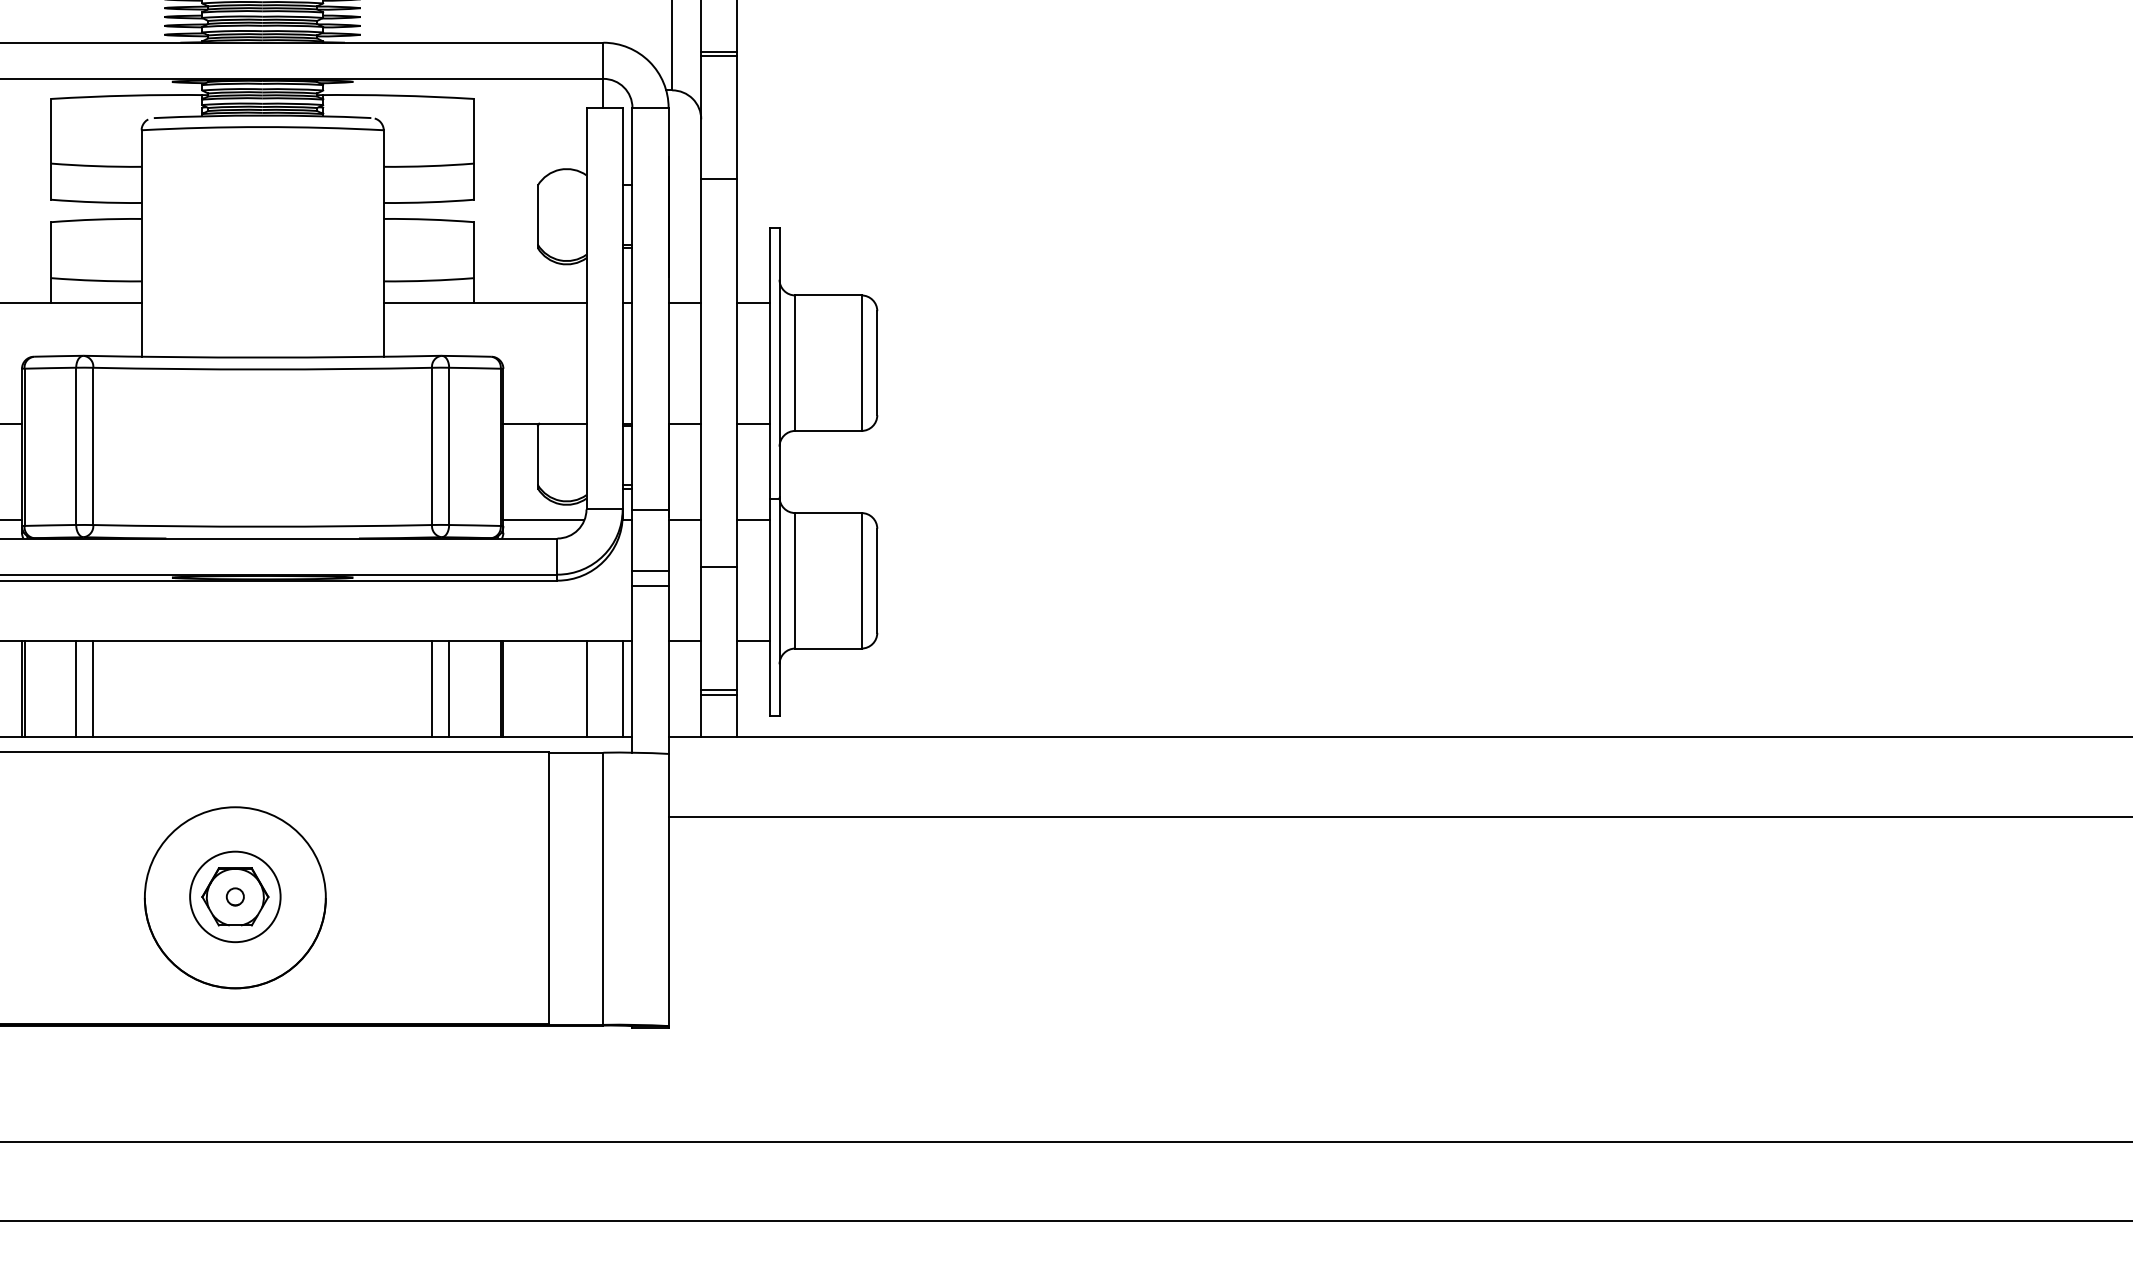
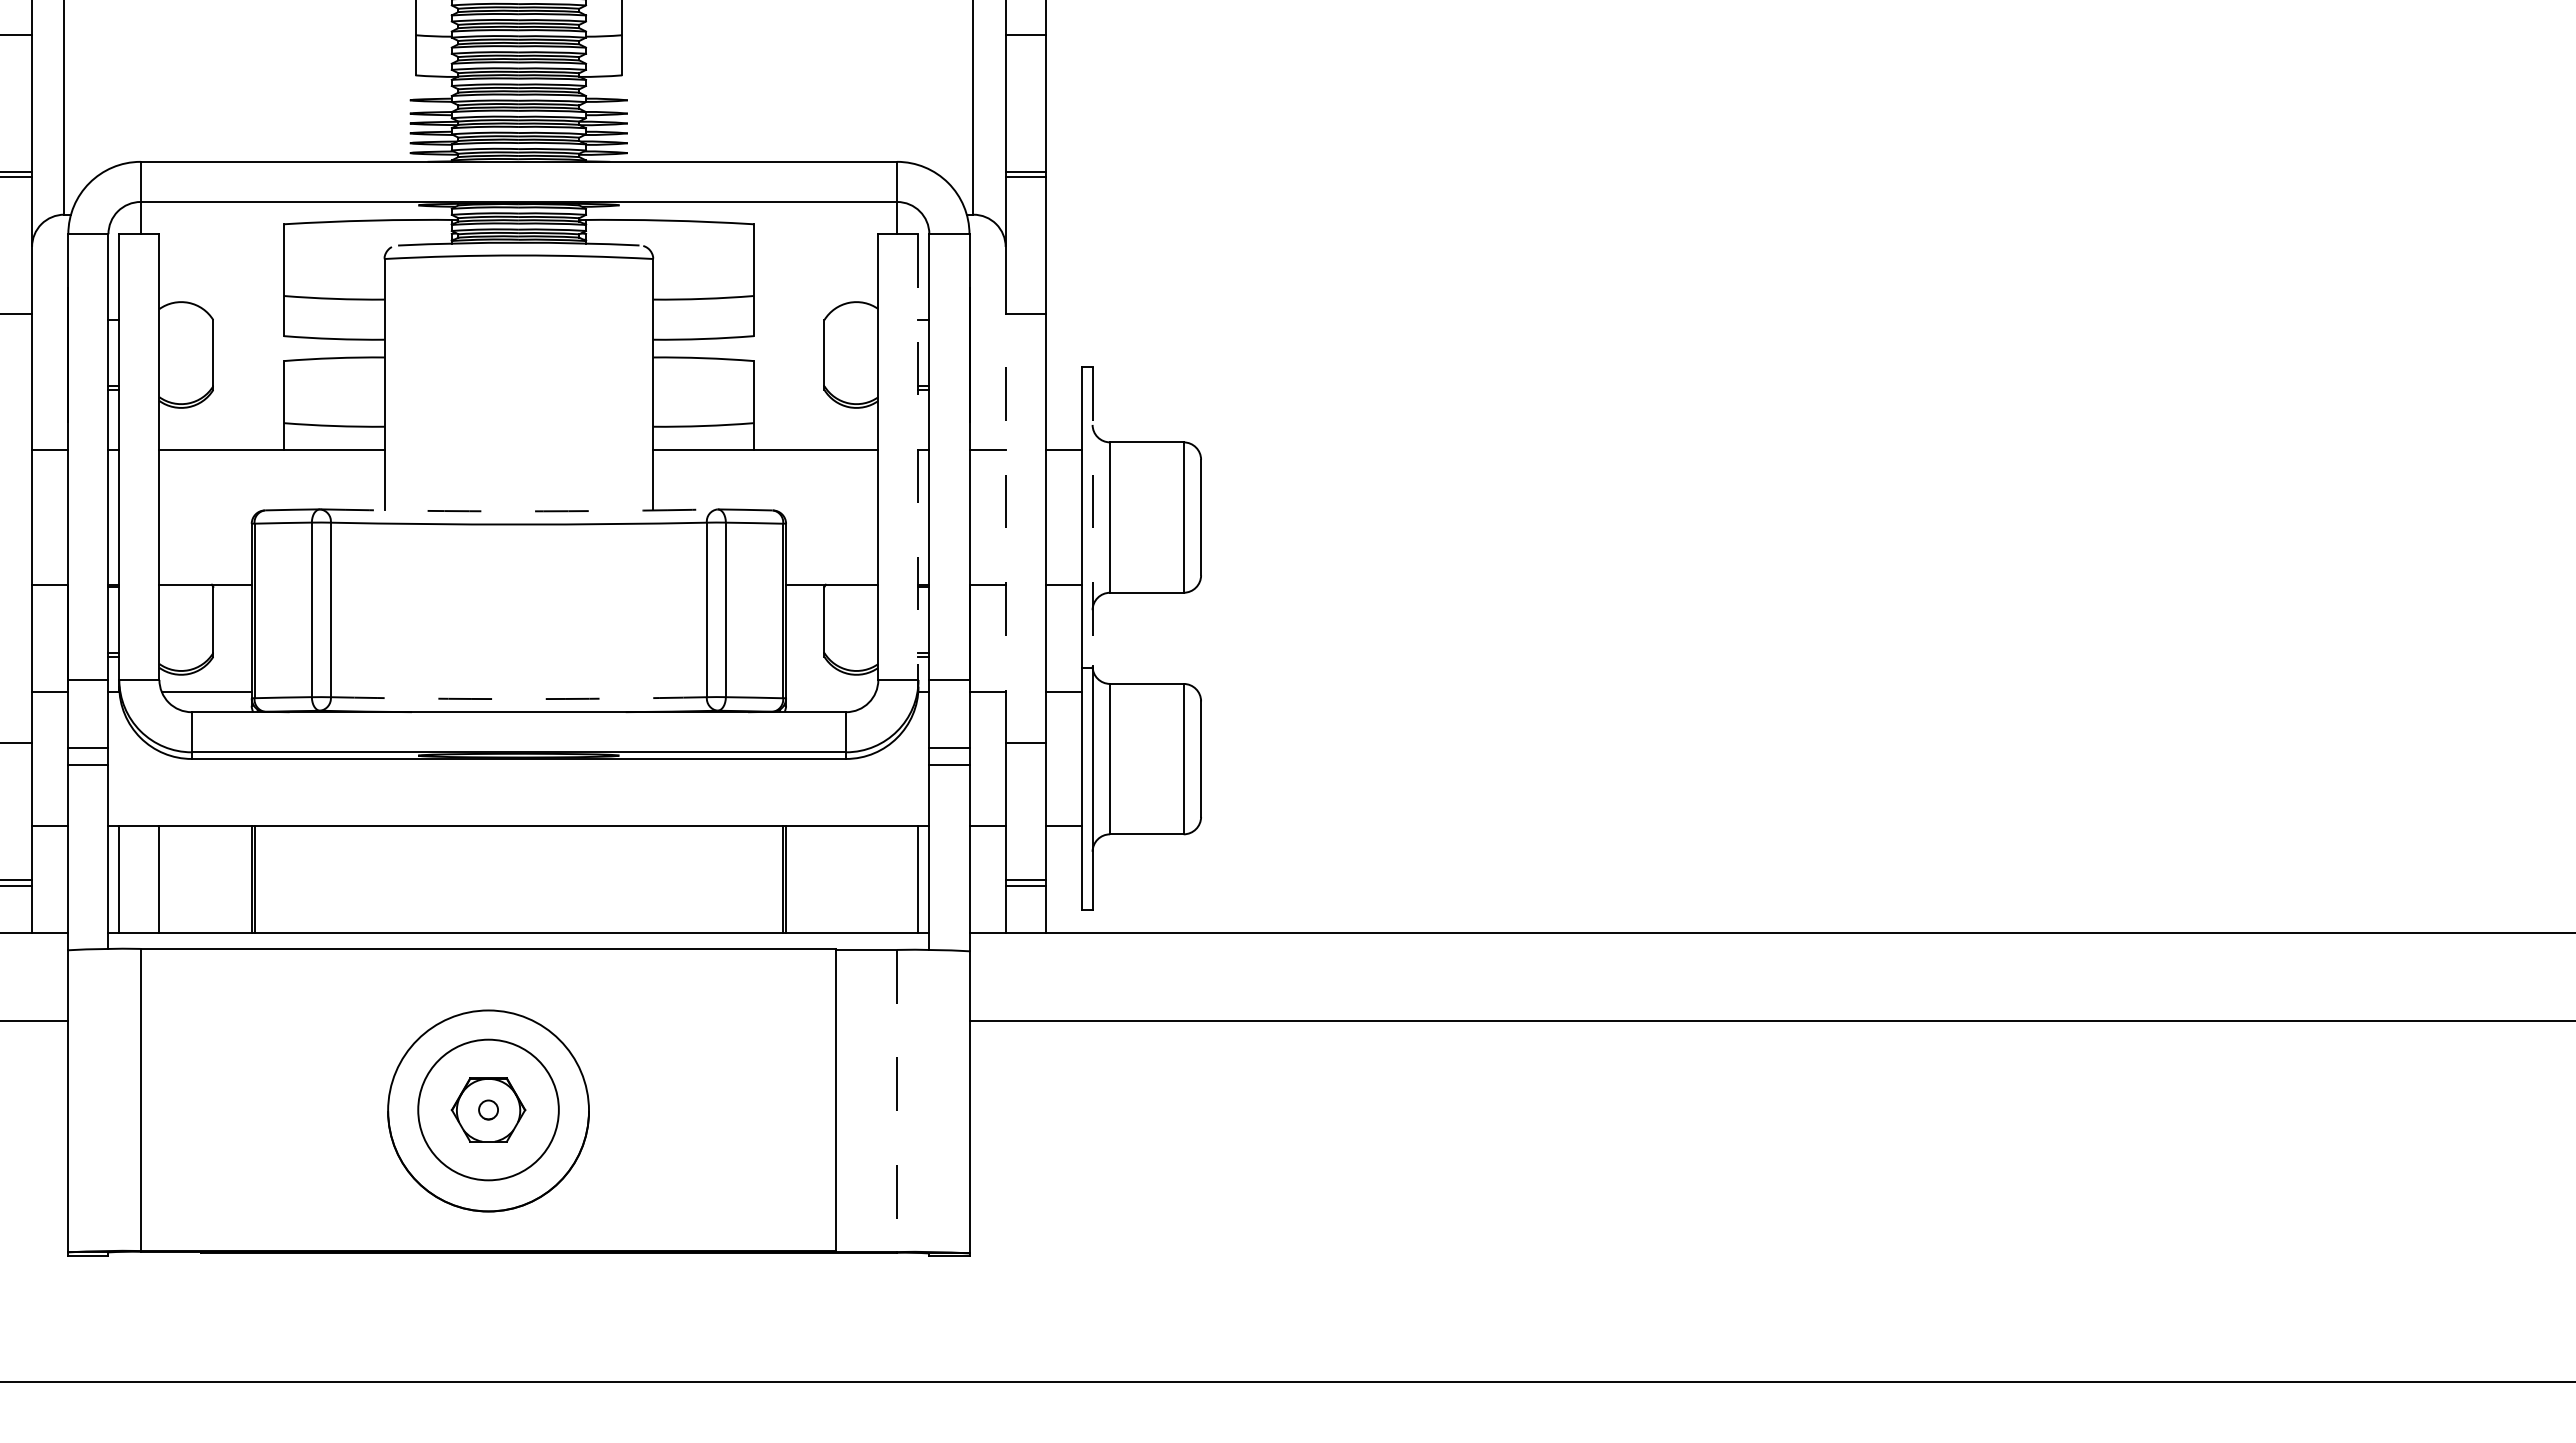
line: (622, 309) -> (918, 457), solid -> dashed
arc: (262, 357) -> (518, 511), solid -> dashed
line: (779, 364) -> (1092, 518), solid -> dashed
line: (701, 373) -> (1005, 528), solid -> dashed
line: (544, 519) -> (831, 691), removed
arc: (262, 527) -> (518, 699), solid -> dashed
line: (75, 689) -> (311, 879), removed
line: (92, 689) -> (330, 879), removed
line: (431, 689) -> (706, 879), removed
line: (448, 689) -> (725, 879), removed
line: (586, 689) -> (878, 879), removed
line: (603, 889) -> (897, 1101), solid -> dashed
circle: (235, 896) -> (488, 1109), size x1.4

